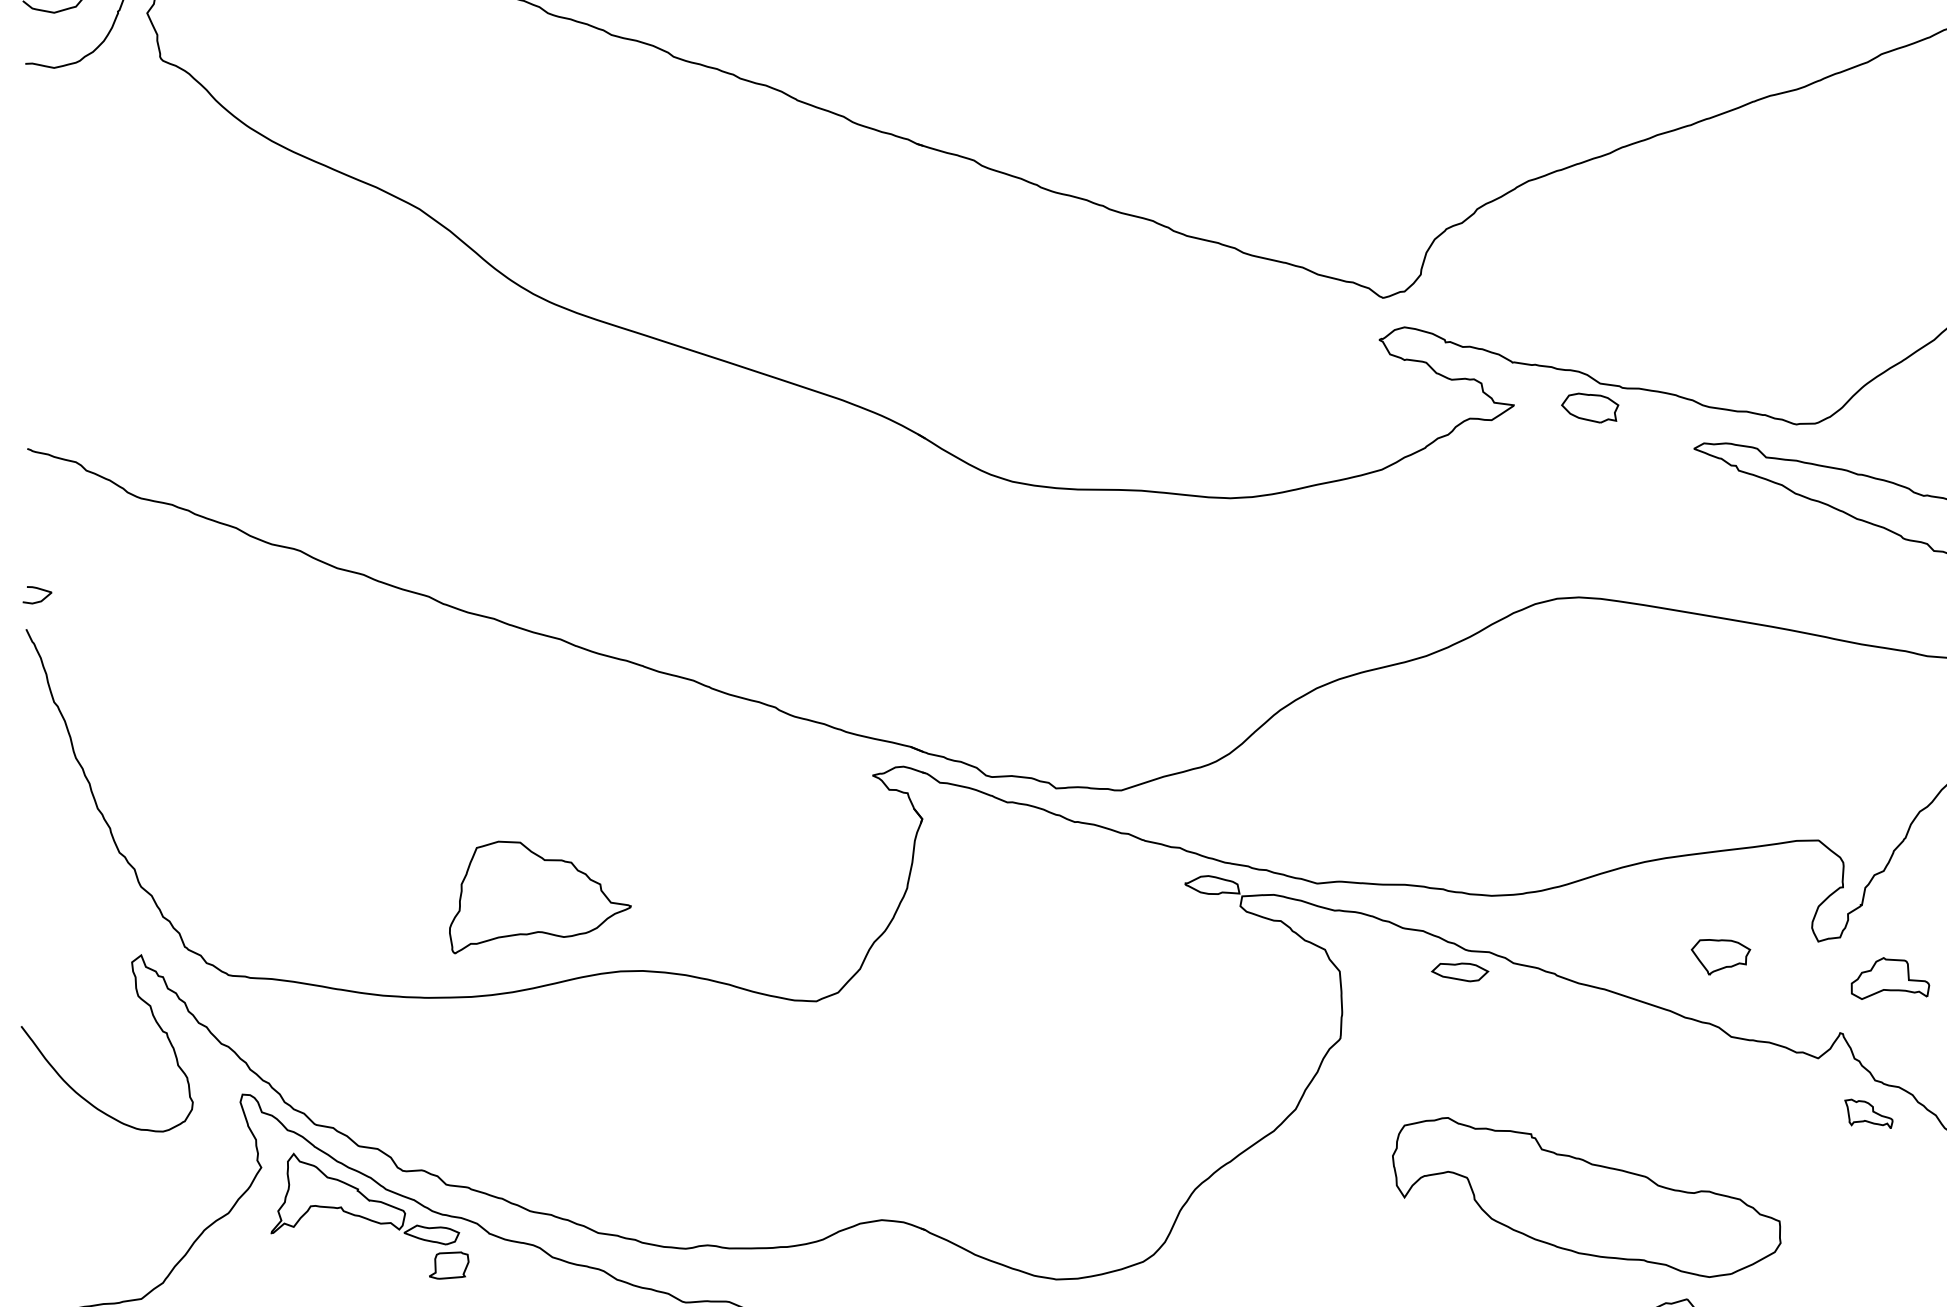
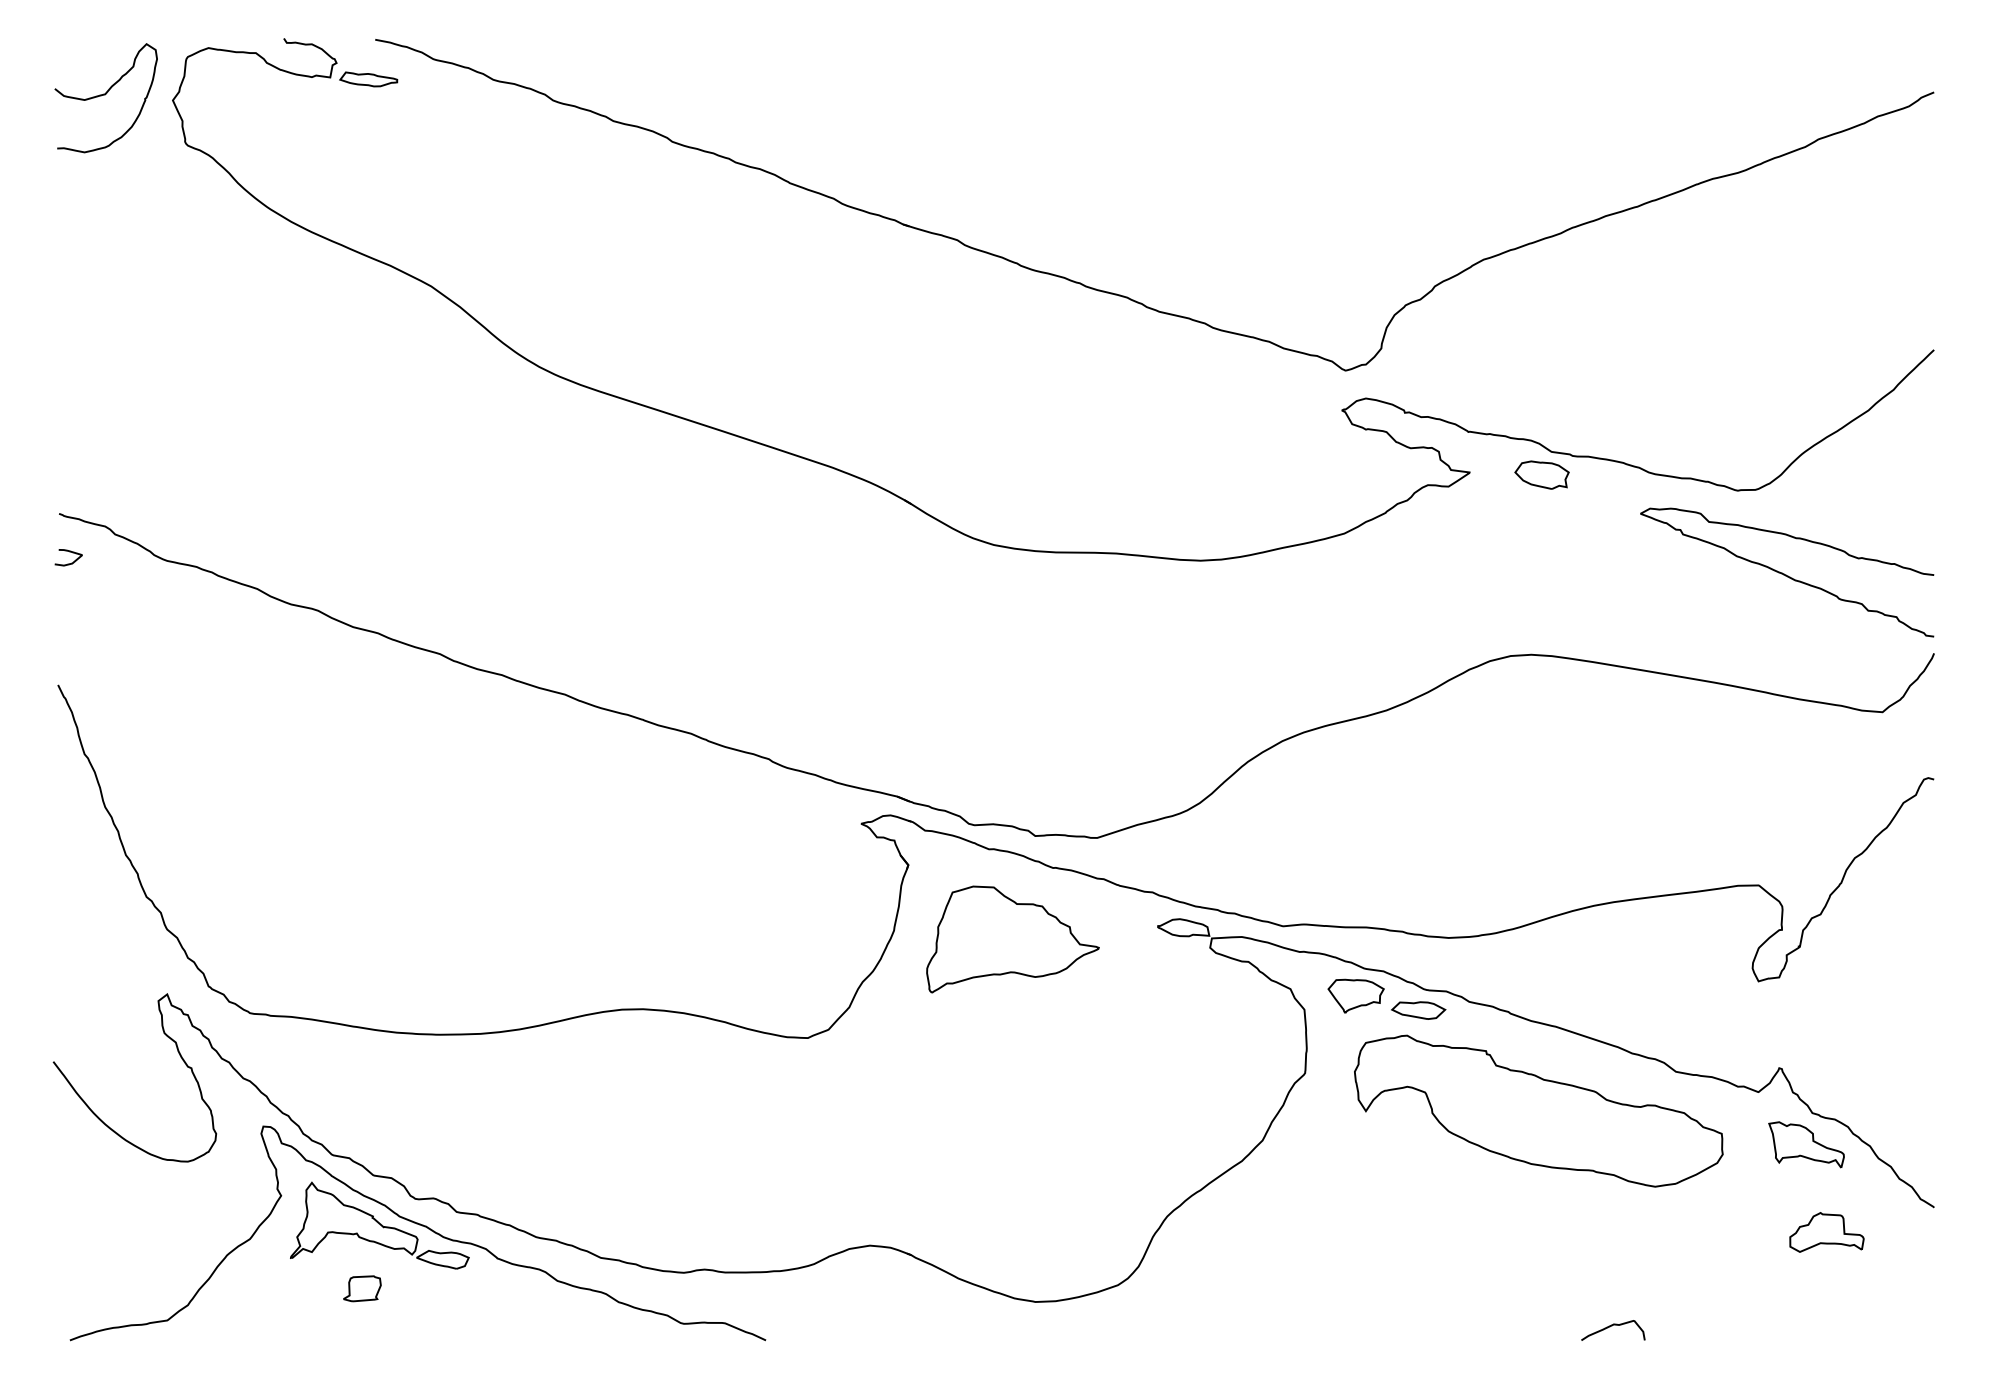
curve: (38, 589) -> (69, 552), moved
part: (539, 897) -> (1012, 939), moved
part: (1720, 956) -> (1355, 995), moved
part: (1889, 978) -> (1826, 1232), moved
part: (1868, 1113) -> (1806, 1144), size x1.67
part: (1586, 1196) -> (1538, 1110), moved
part: (449, 1265) -> (362, 1288), moved

